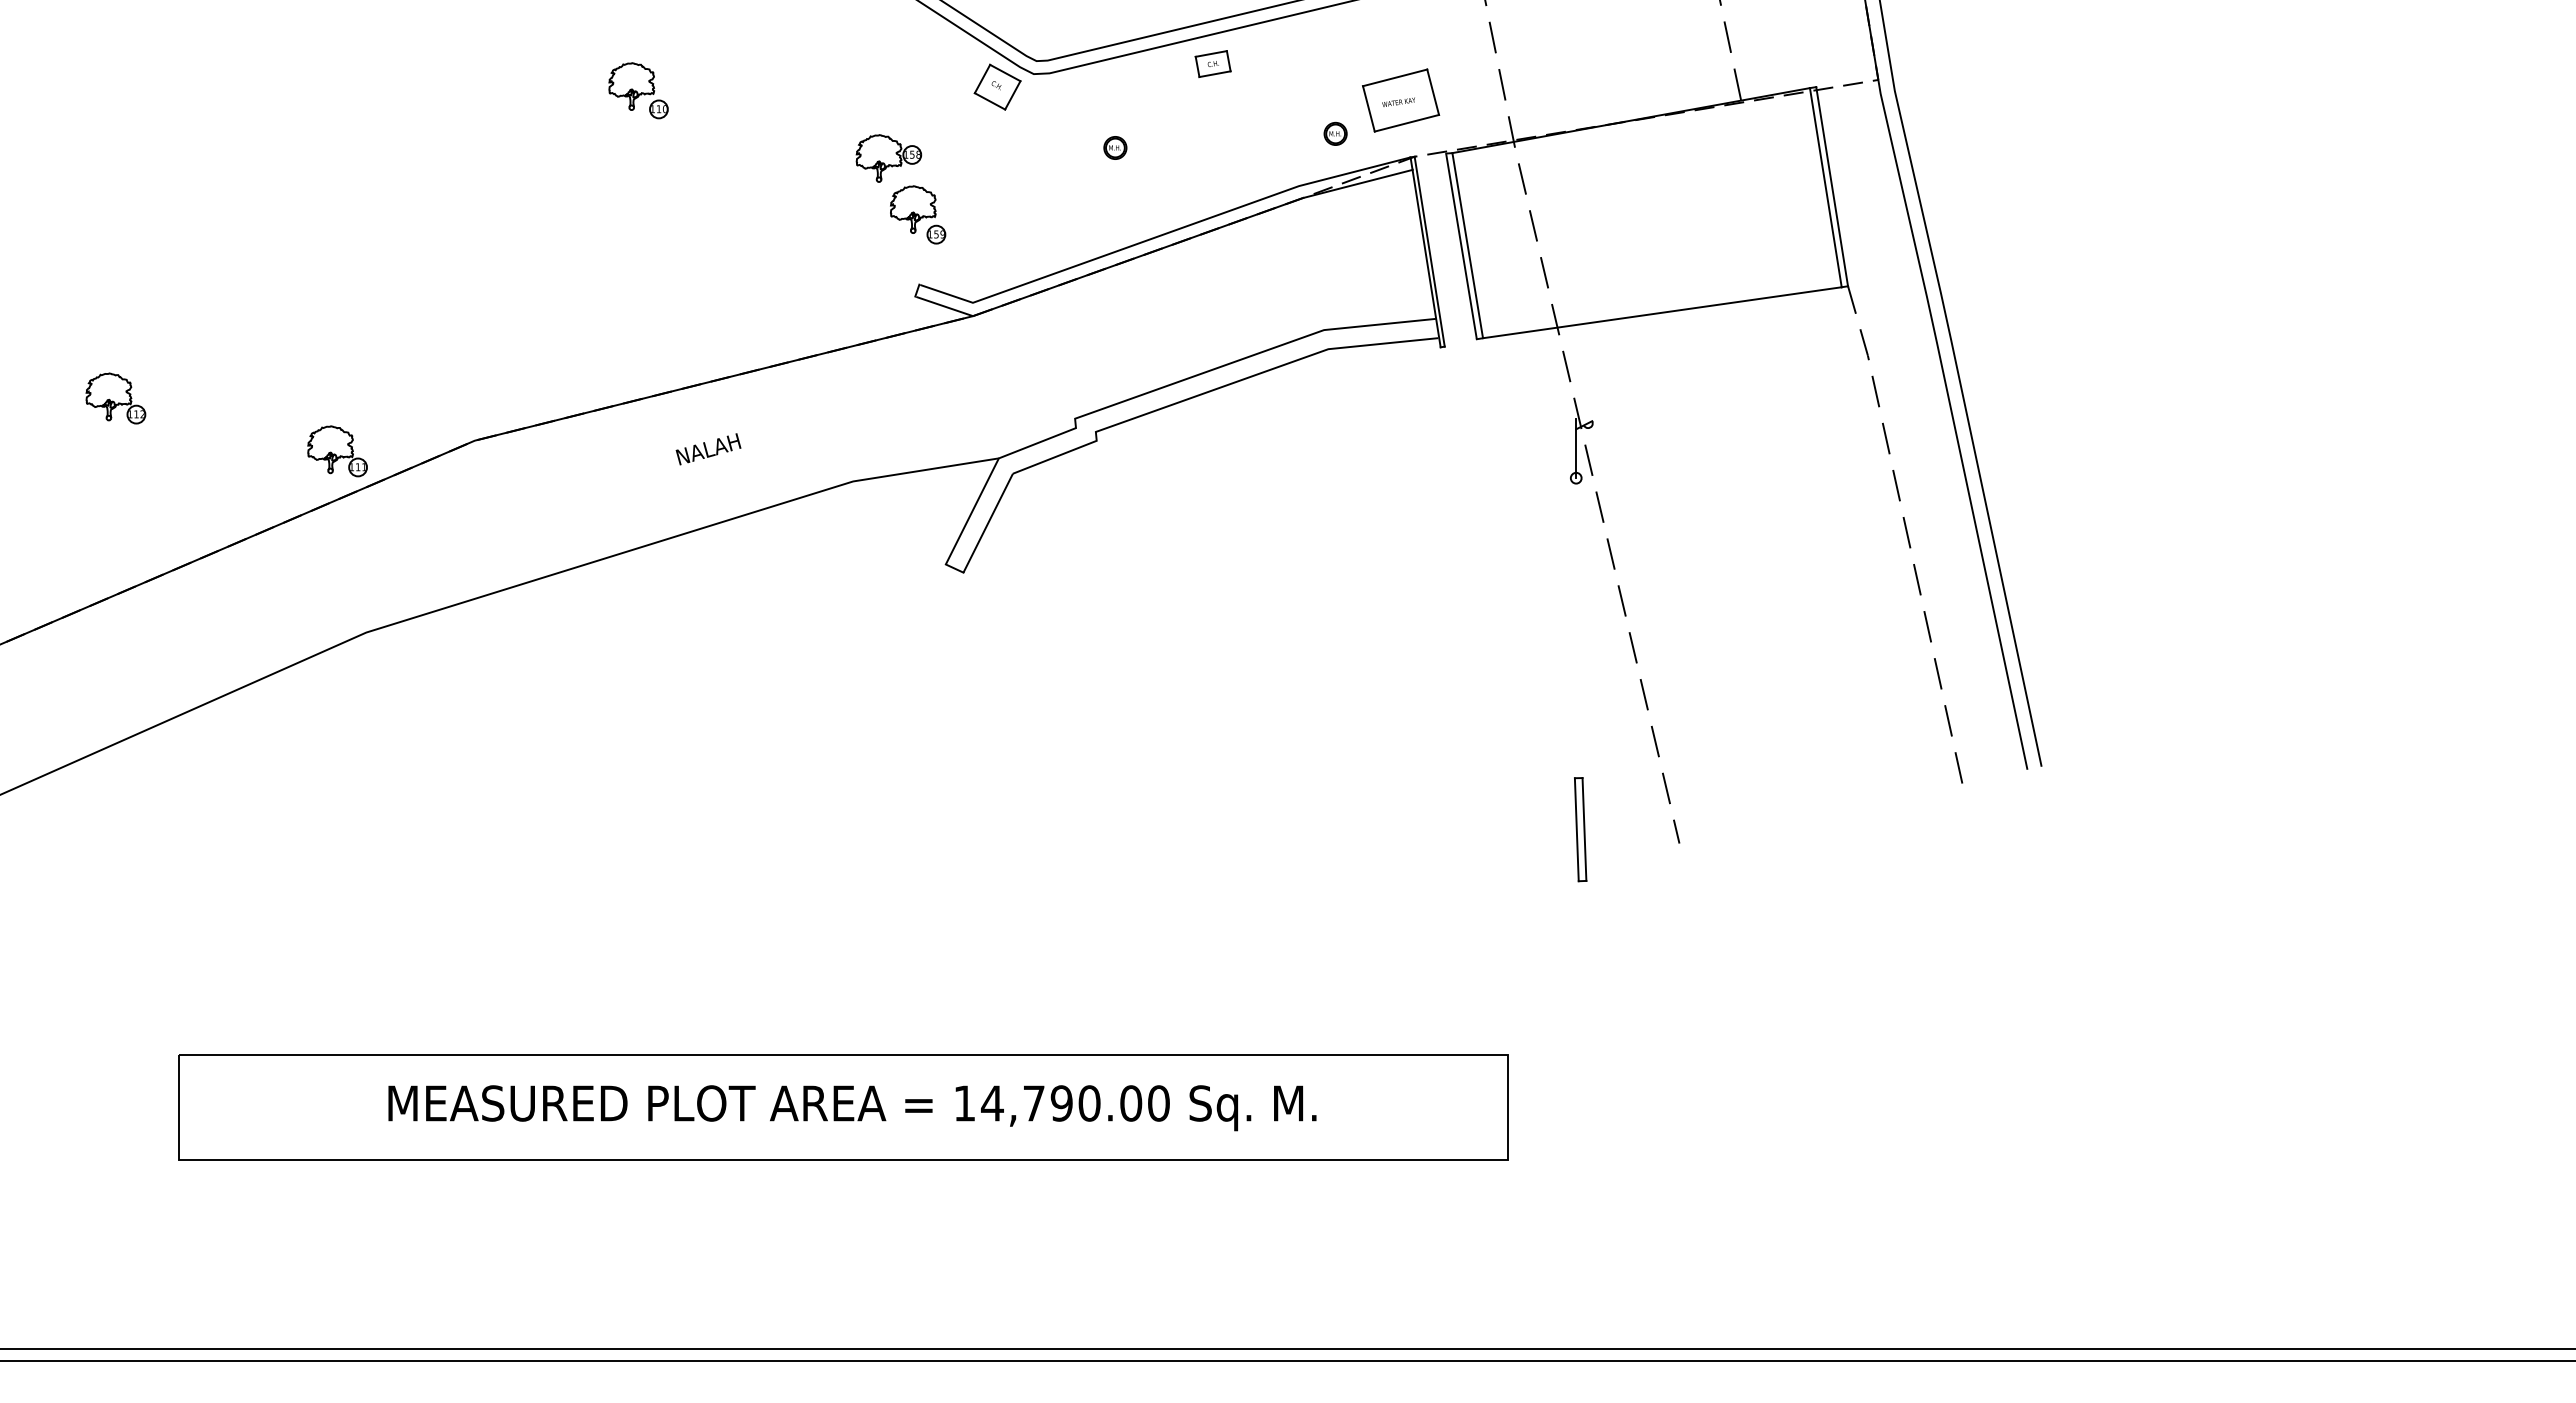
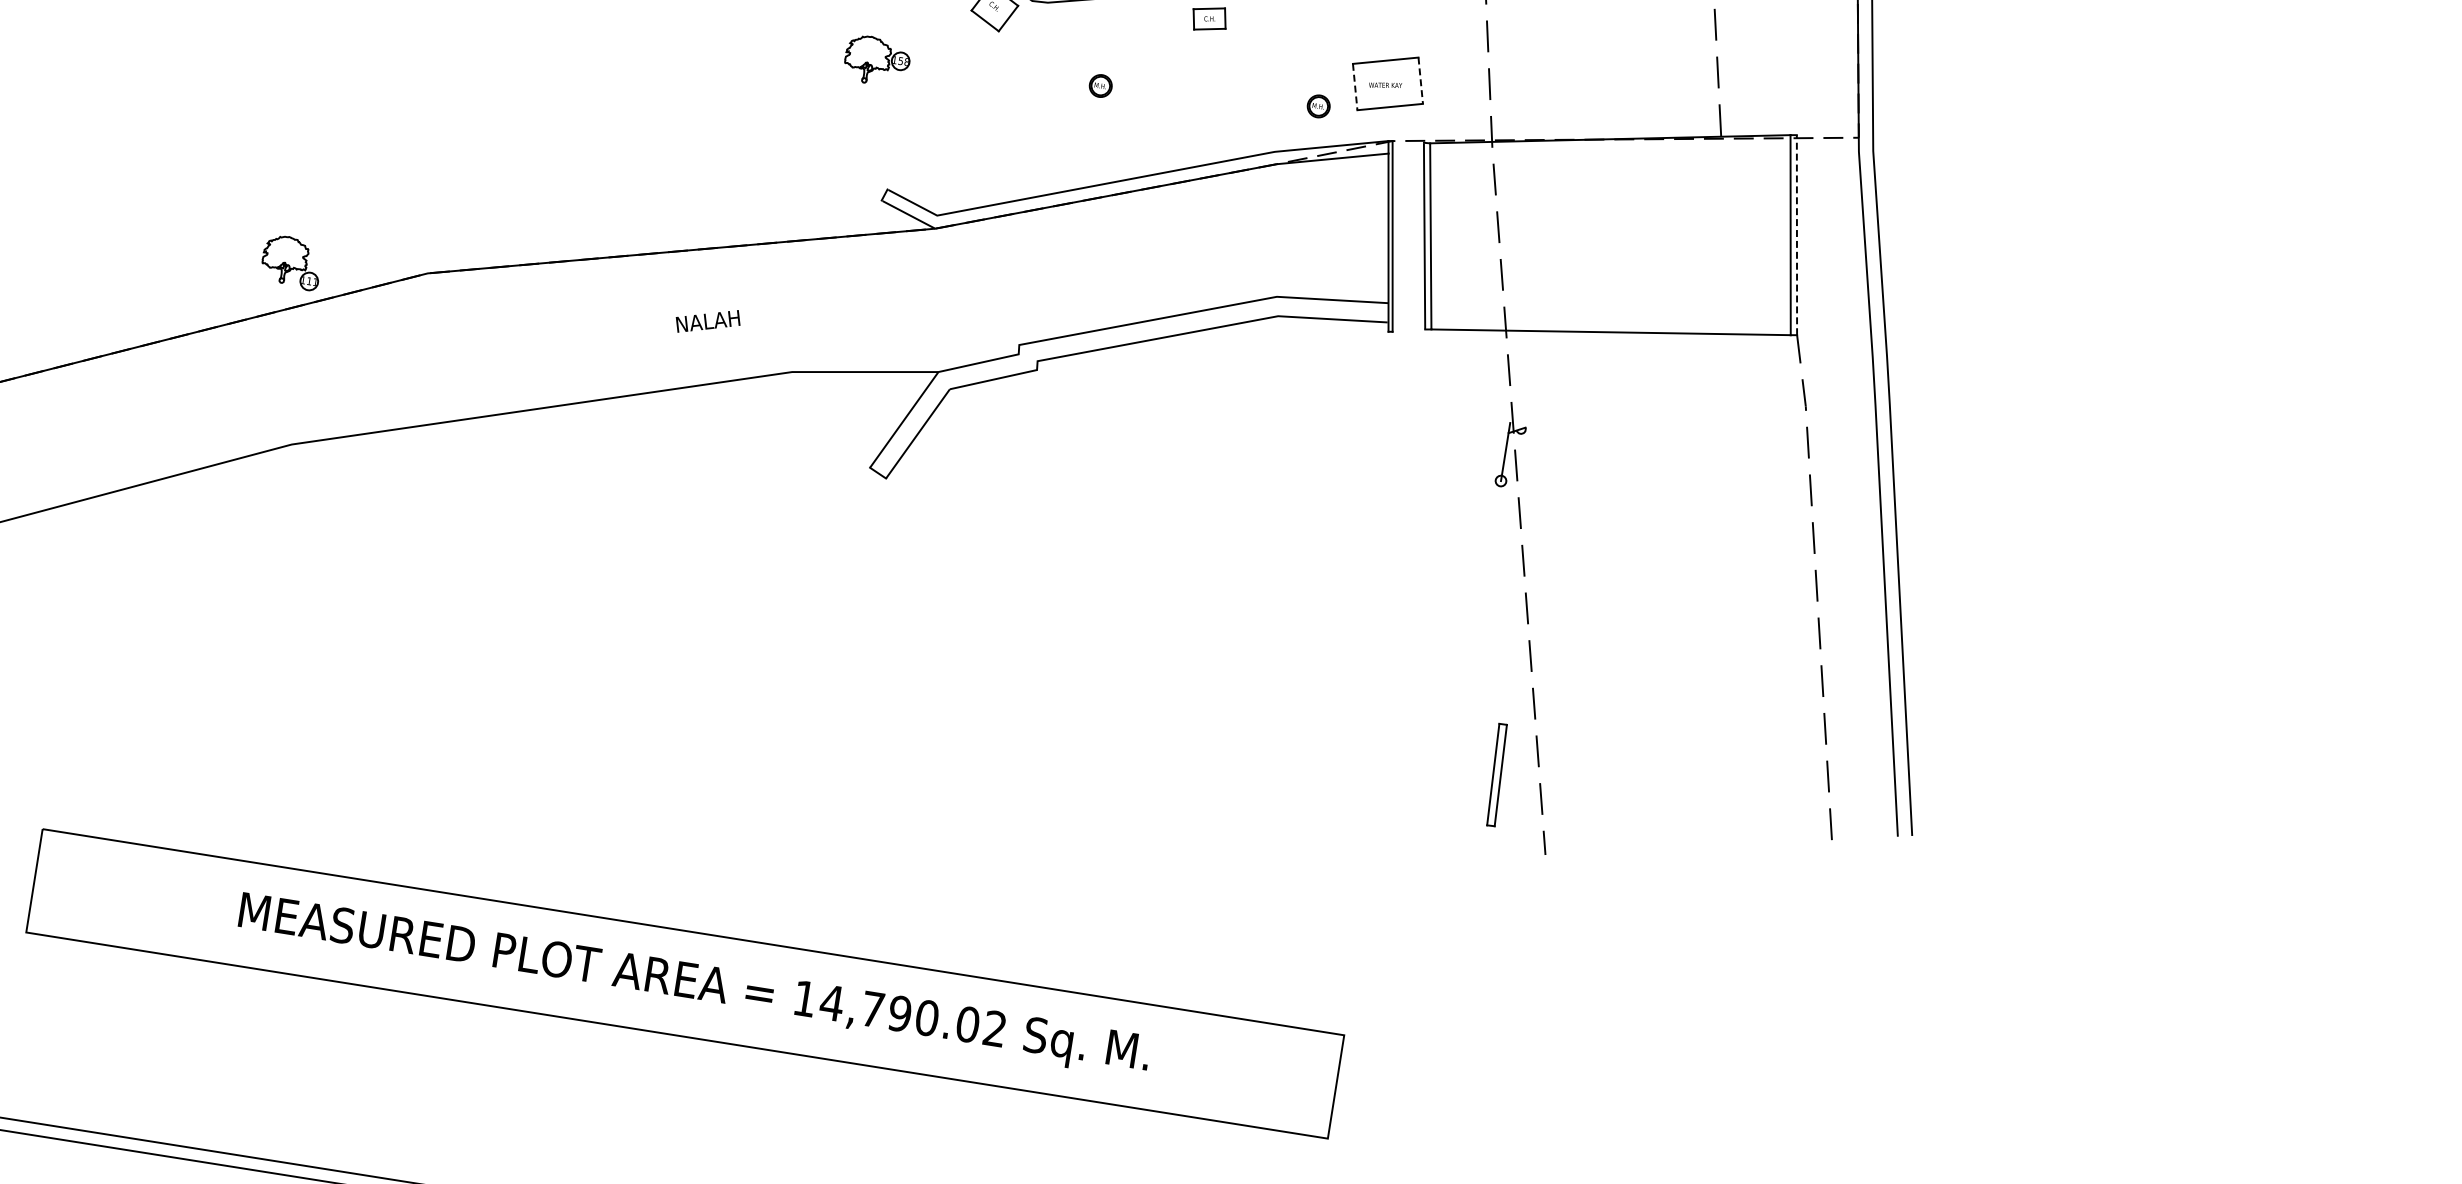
line: (1433, 92) -> (1421, 81), solid -> dashed
line: (1369, 109) -> (1355, 87), solid -> dashed
line: (1832, 186) -> (1797, 235), solid -> dashed
part: (918, 214) -> (897, 120), removed
part: (115, 398) -> (82, 176), removed
text: (708, 449) -> (708, 321), moved
part: (1580, 829) -> (1496, 774), moved
text: (1158, 1103) -> (994, 1028), 14,790.00 -> 14,790.02

